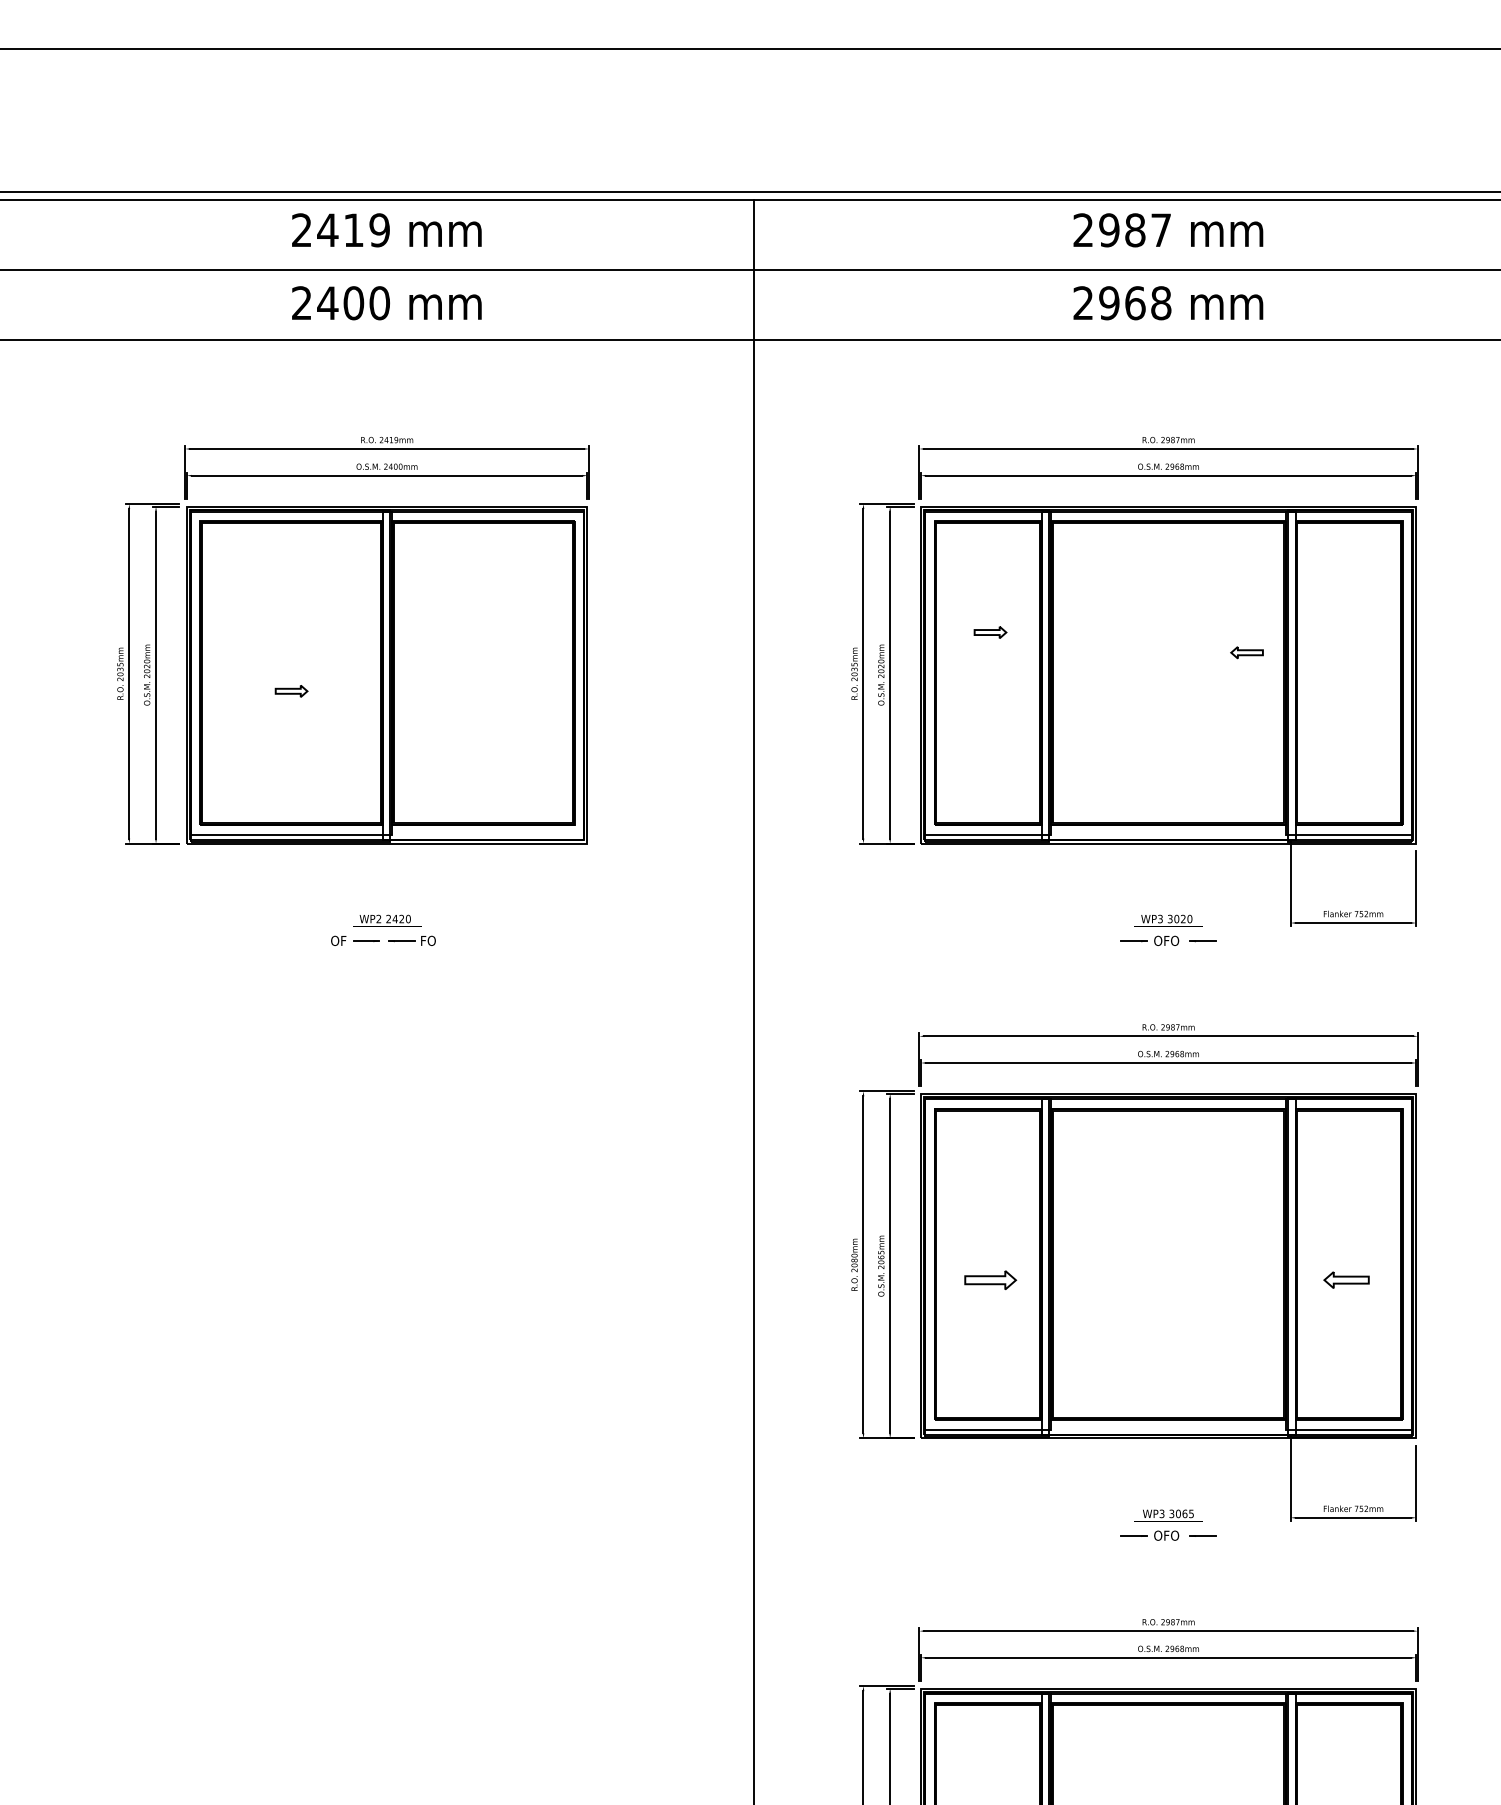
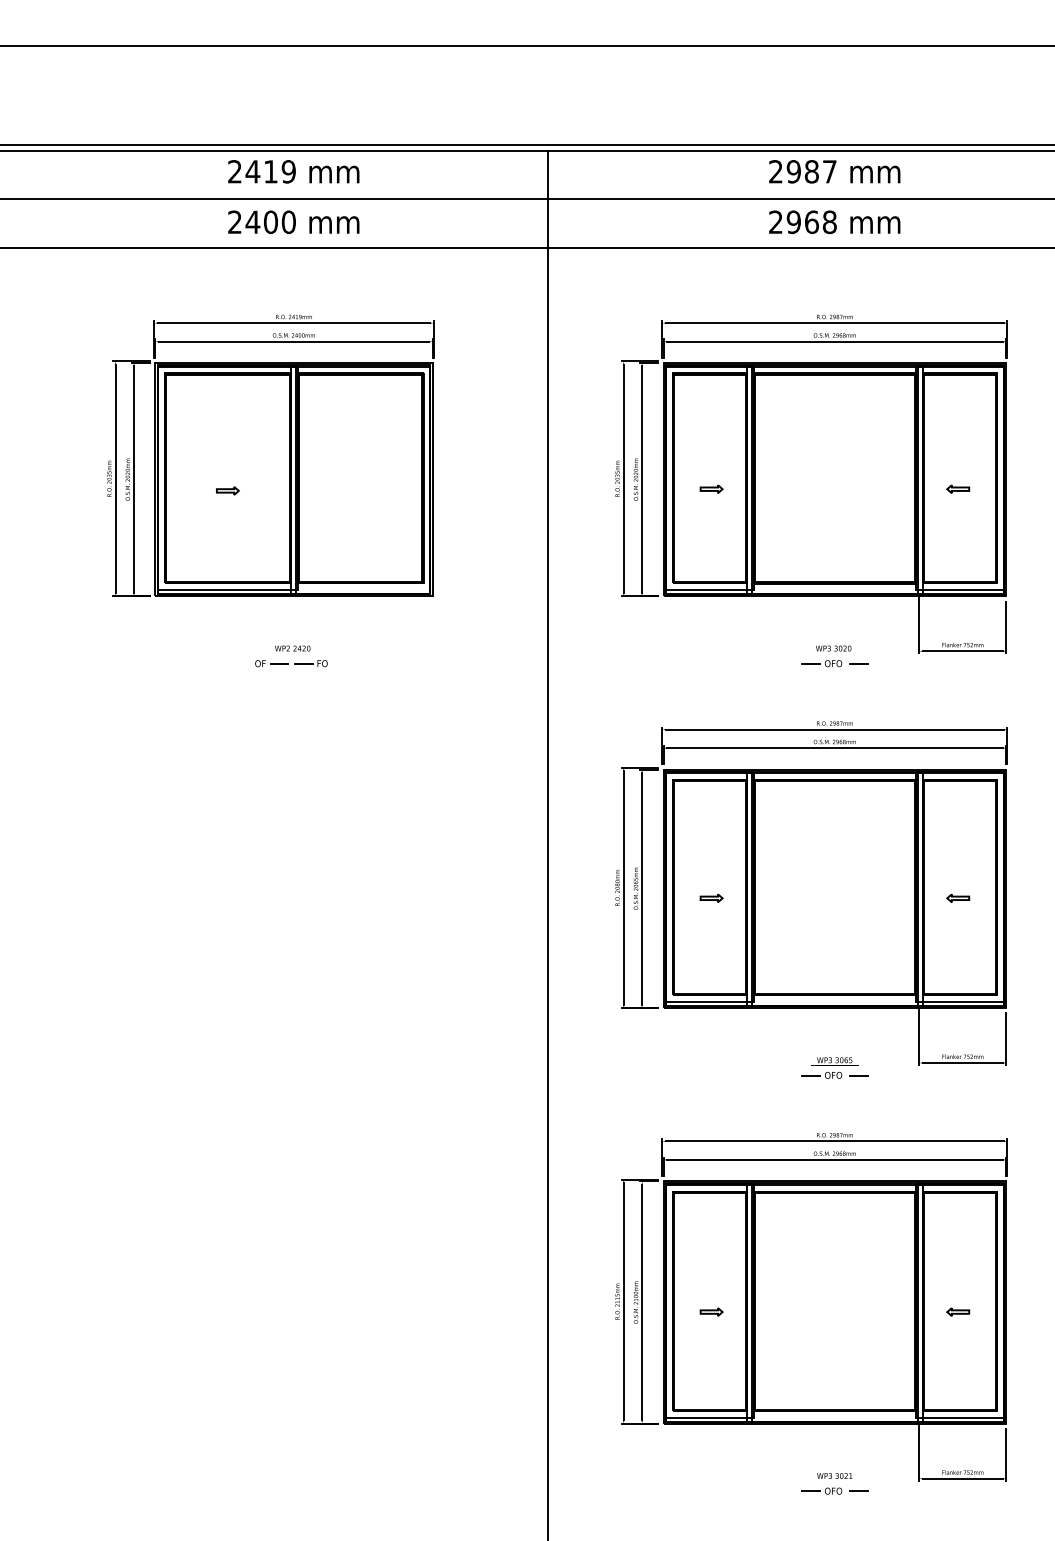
part: (990, 631) -> (711, 488), moved
part: (1247, 651) -> (958, 488), moved
part: (990, 1278) -> (711, 897), size x0.62
part: (1347, 1278) -> (958, 897), size x0.71

